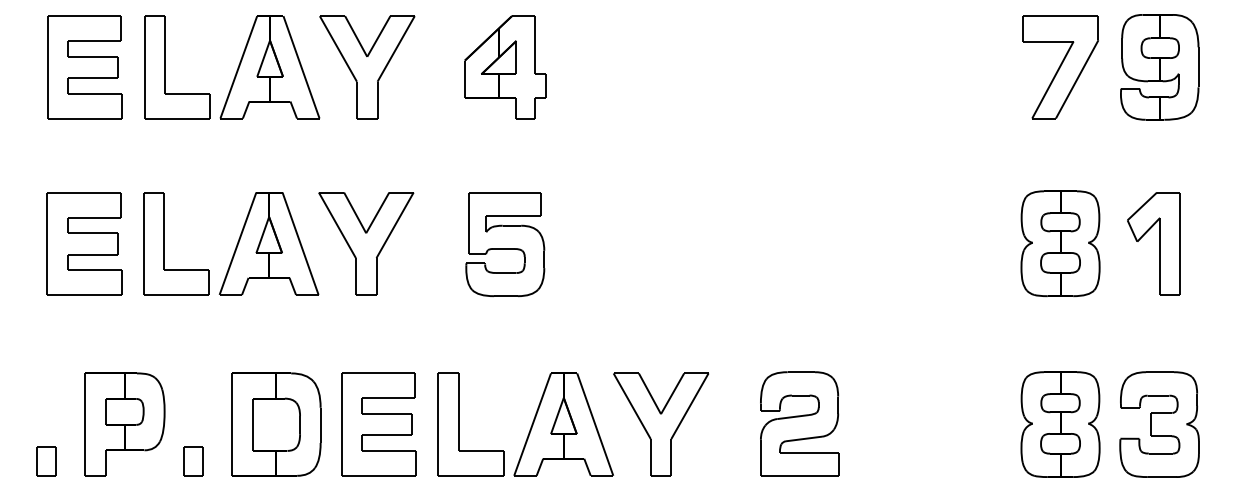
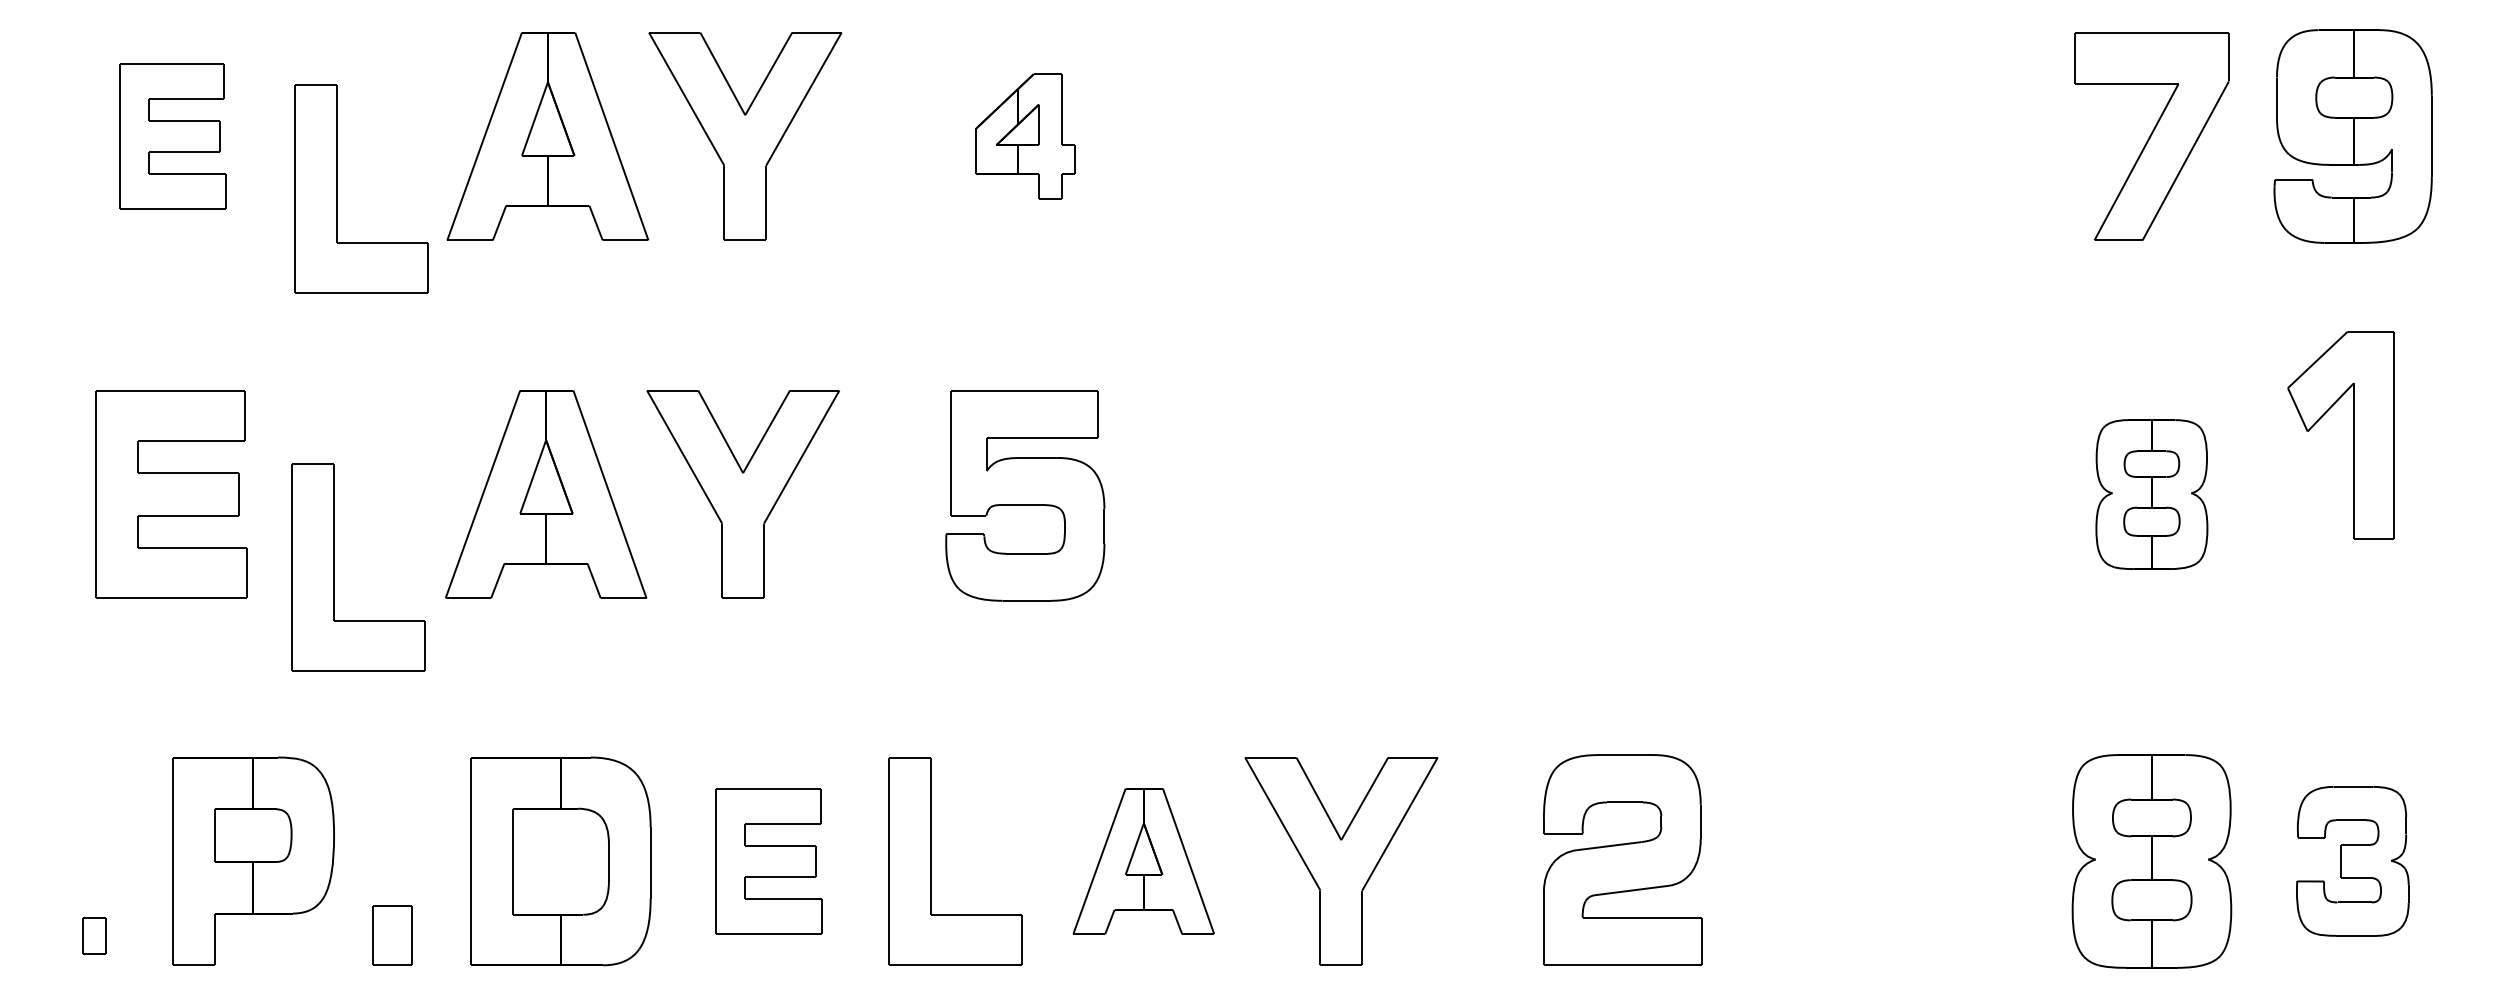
part: (84, 67) -> (171, 136), size x0.7
part: (165, 67) -> (337, 189), moved
part: (505, 67) -> (1025, 136), size x0.6
part: (164, 243) -> (333, 566), moved
part: (1060, 243) -> (2151, 493), size x0.7
part: (1153, 243) -> (2340, 435), moved
part: (378, 424) -> (768, 861), size x0.7
part: (563, 424) -> (1143, 861), size x0.7
part: (1159, 424) -> (2352, 861), size x0.7
part: (46, 461) -> (94, 936), size x0.6

